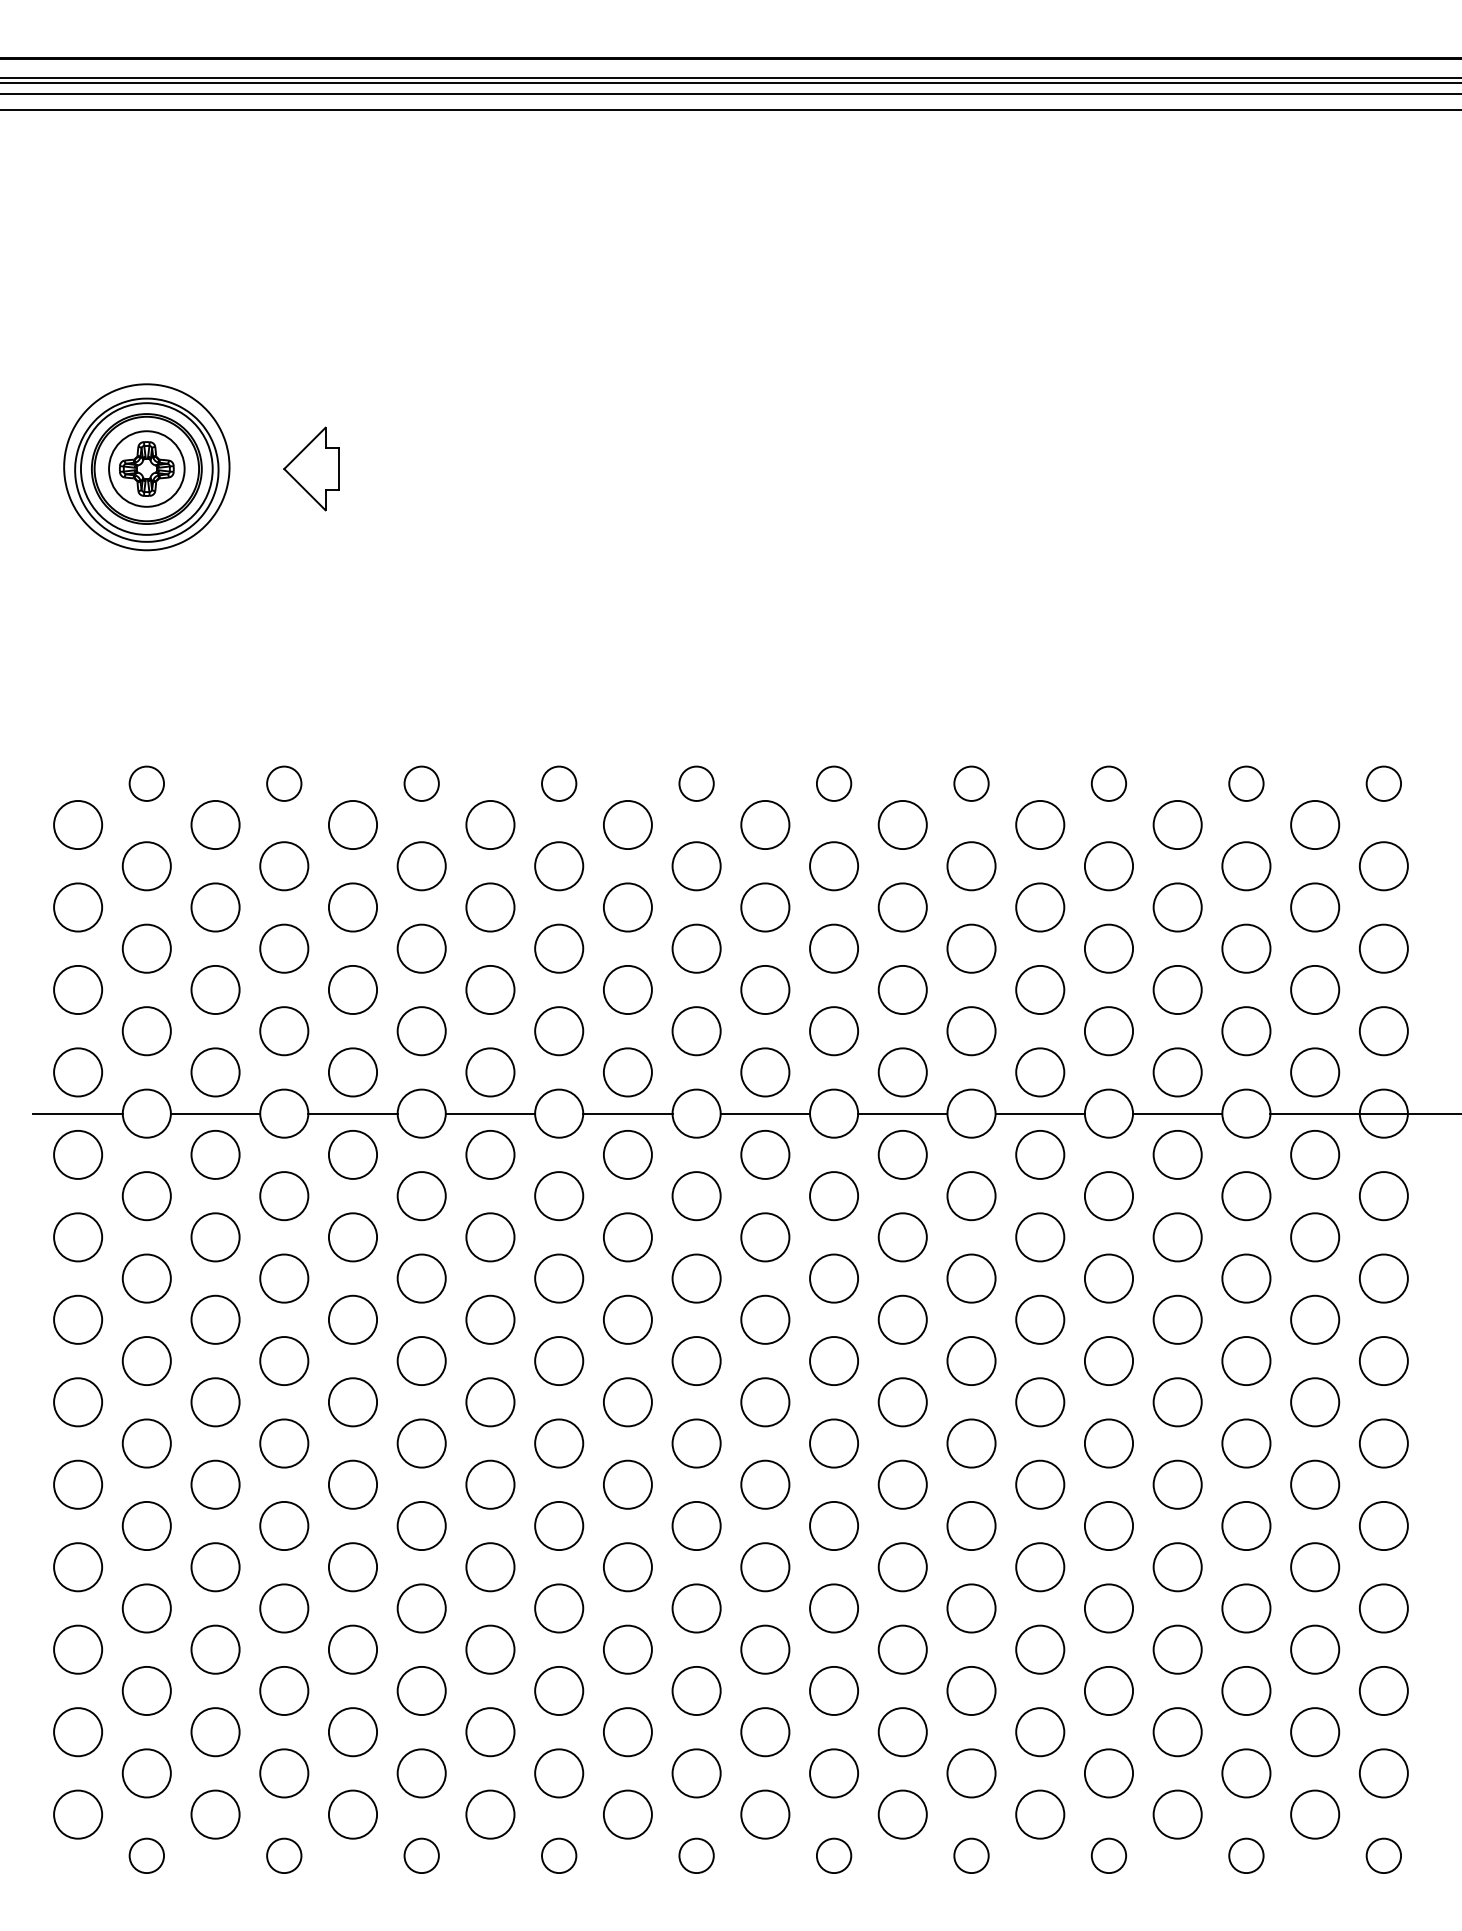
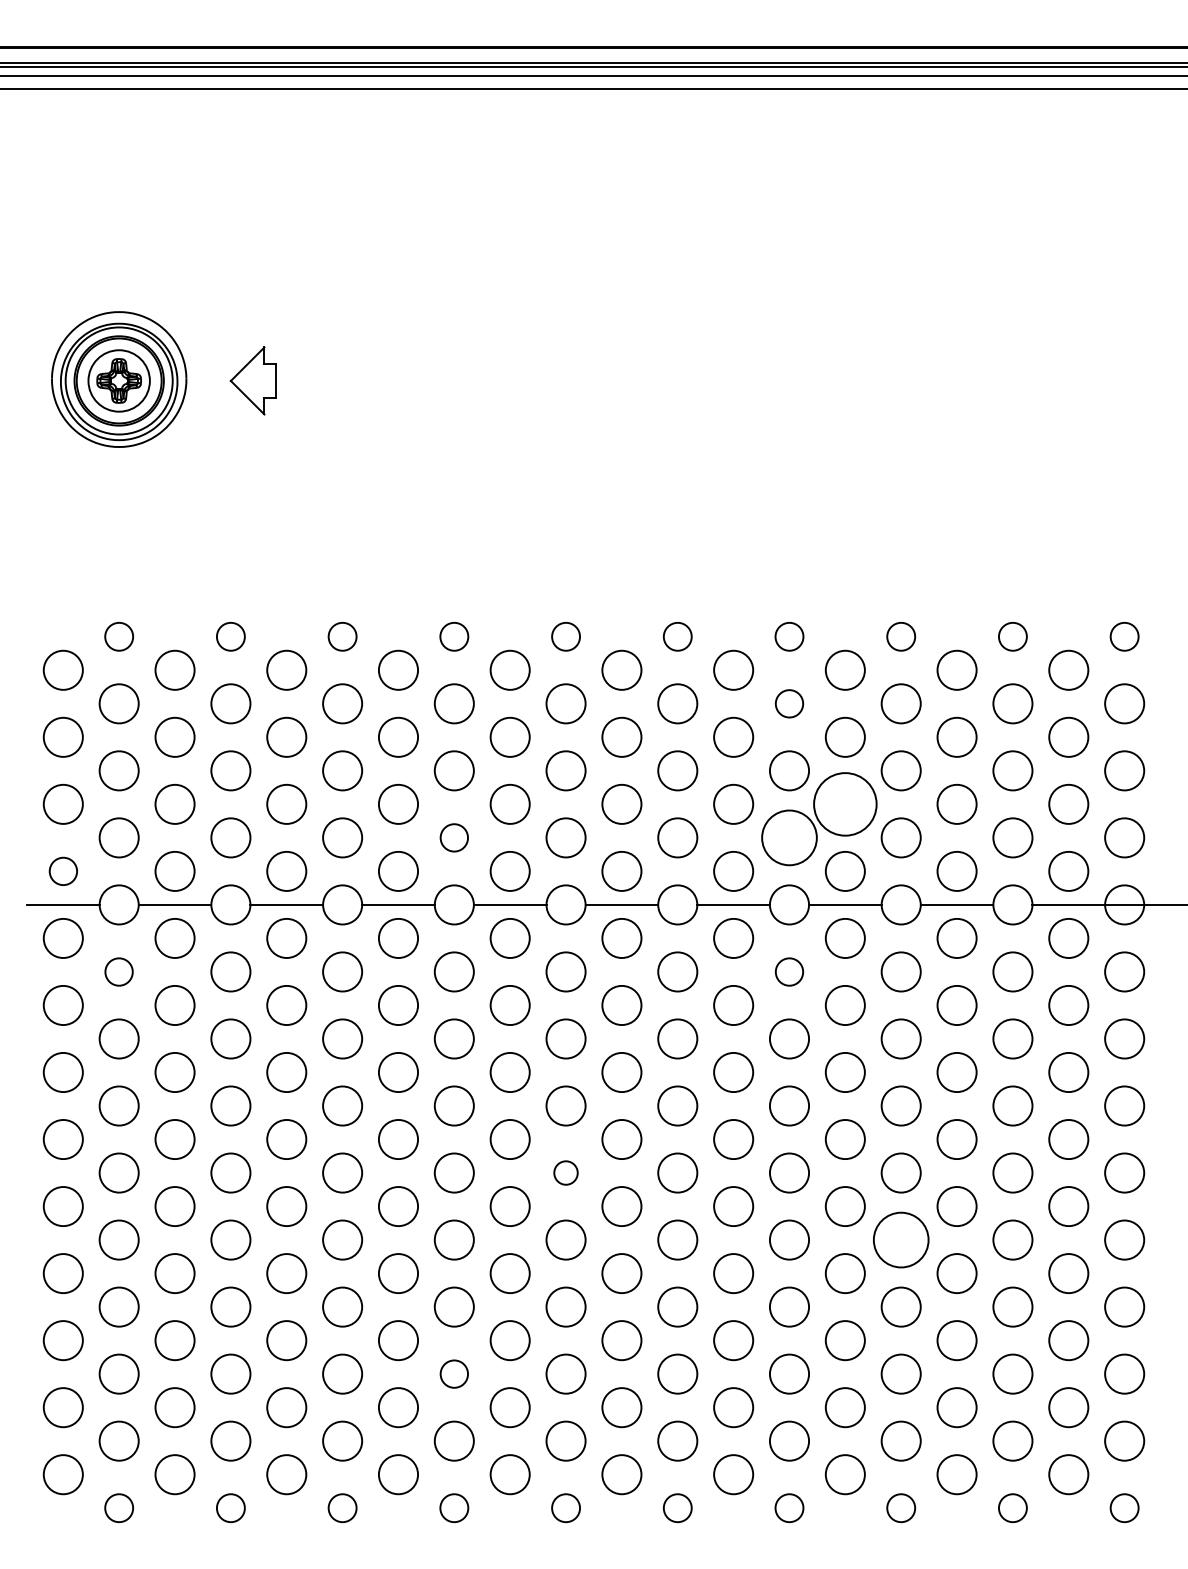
circle: (971, 866) -> (789, 704), size x0.7
circle: (1040, 989) -> (845, 804), size x1.6
circle: (559, 1031) -> (454, 838), size x0.7
circle: (971, 1031) -> (789, 838), size x1.4
circle: (78, 1072) -> (63, 871), size x0.7
circle: (146, 1196) -> (118, 972), size x0.7
circle: (971, 1196) -> (789, 972), size x0.7
circle: (696, 1443) -> (565, 1173), size x0.6
circle: (1108, 1525) -> (900, 1239), size x1.4
circle: (559, 1690) -> (454, 1373), size x0.7

